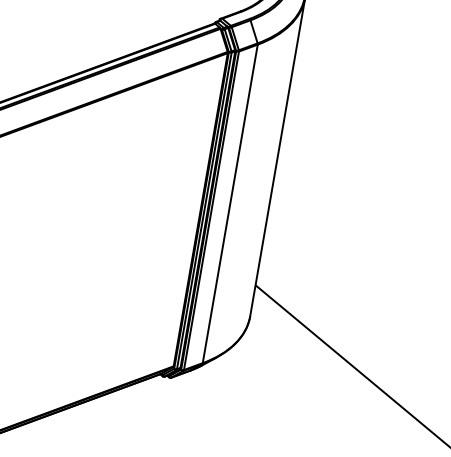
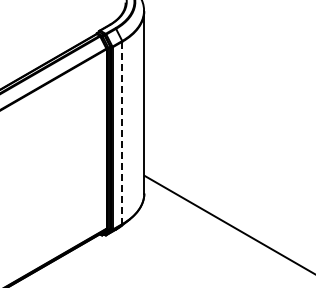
line: (230, 205) -> (122, 133), solid -> dashed

